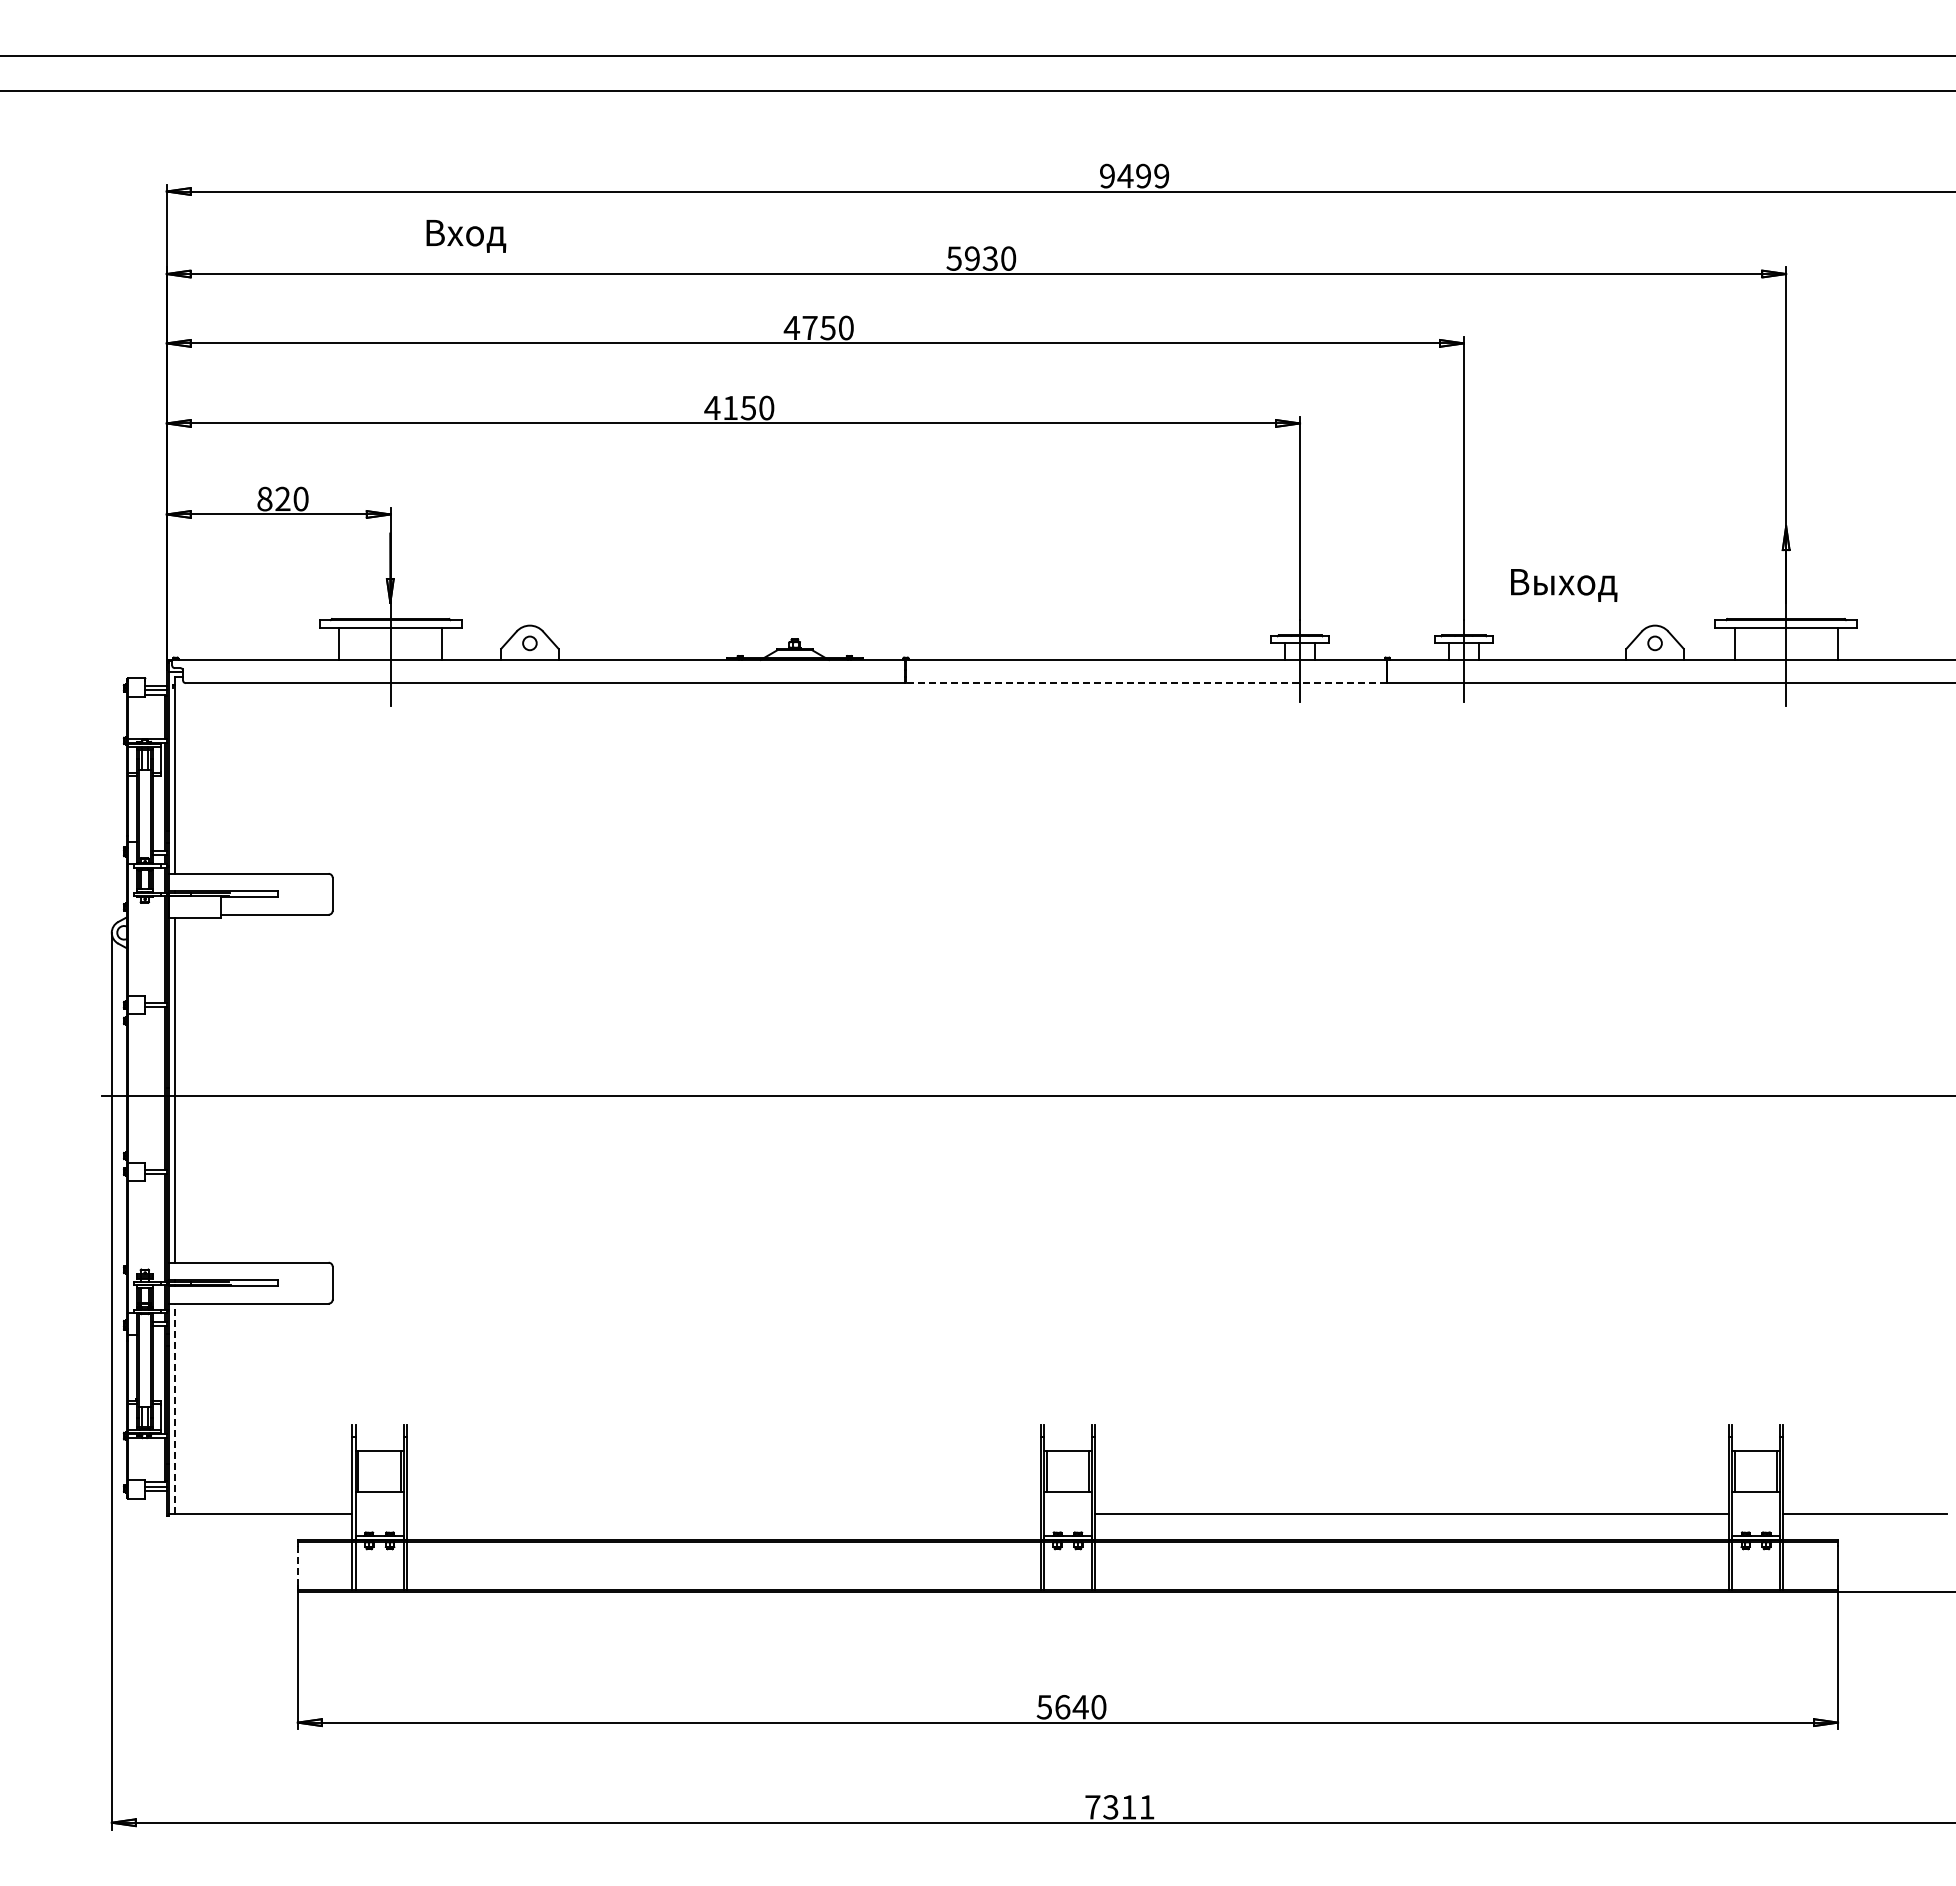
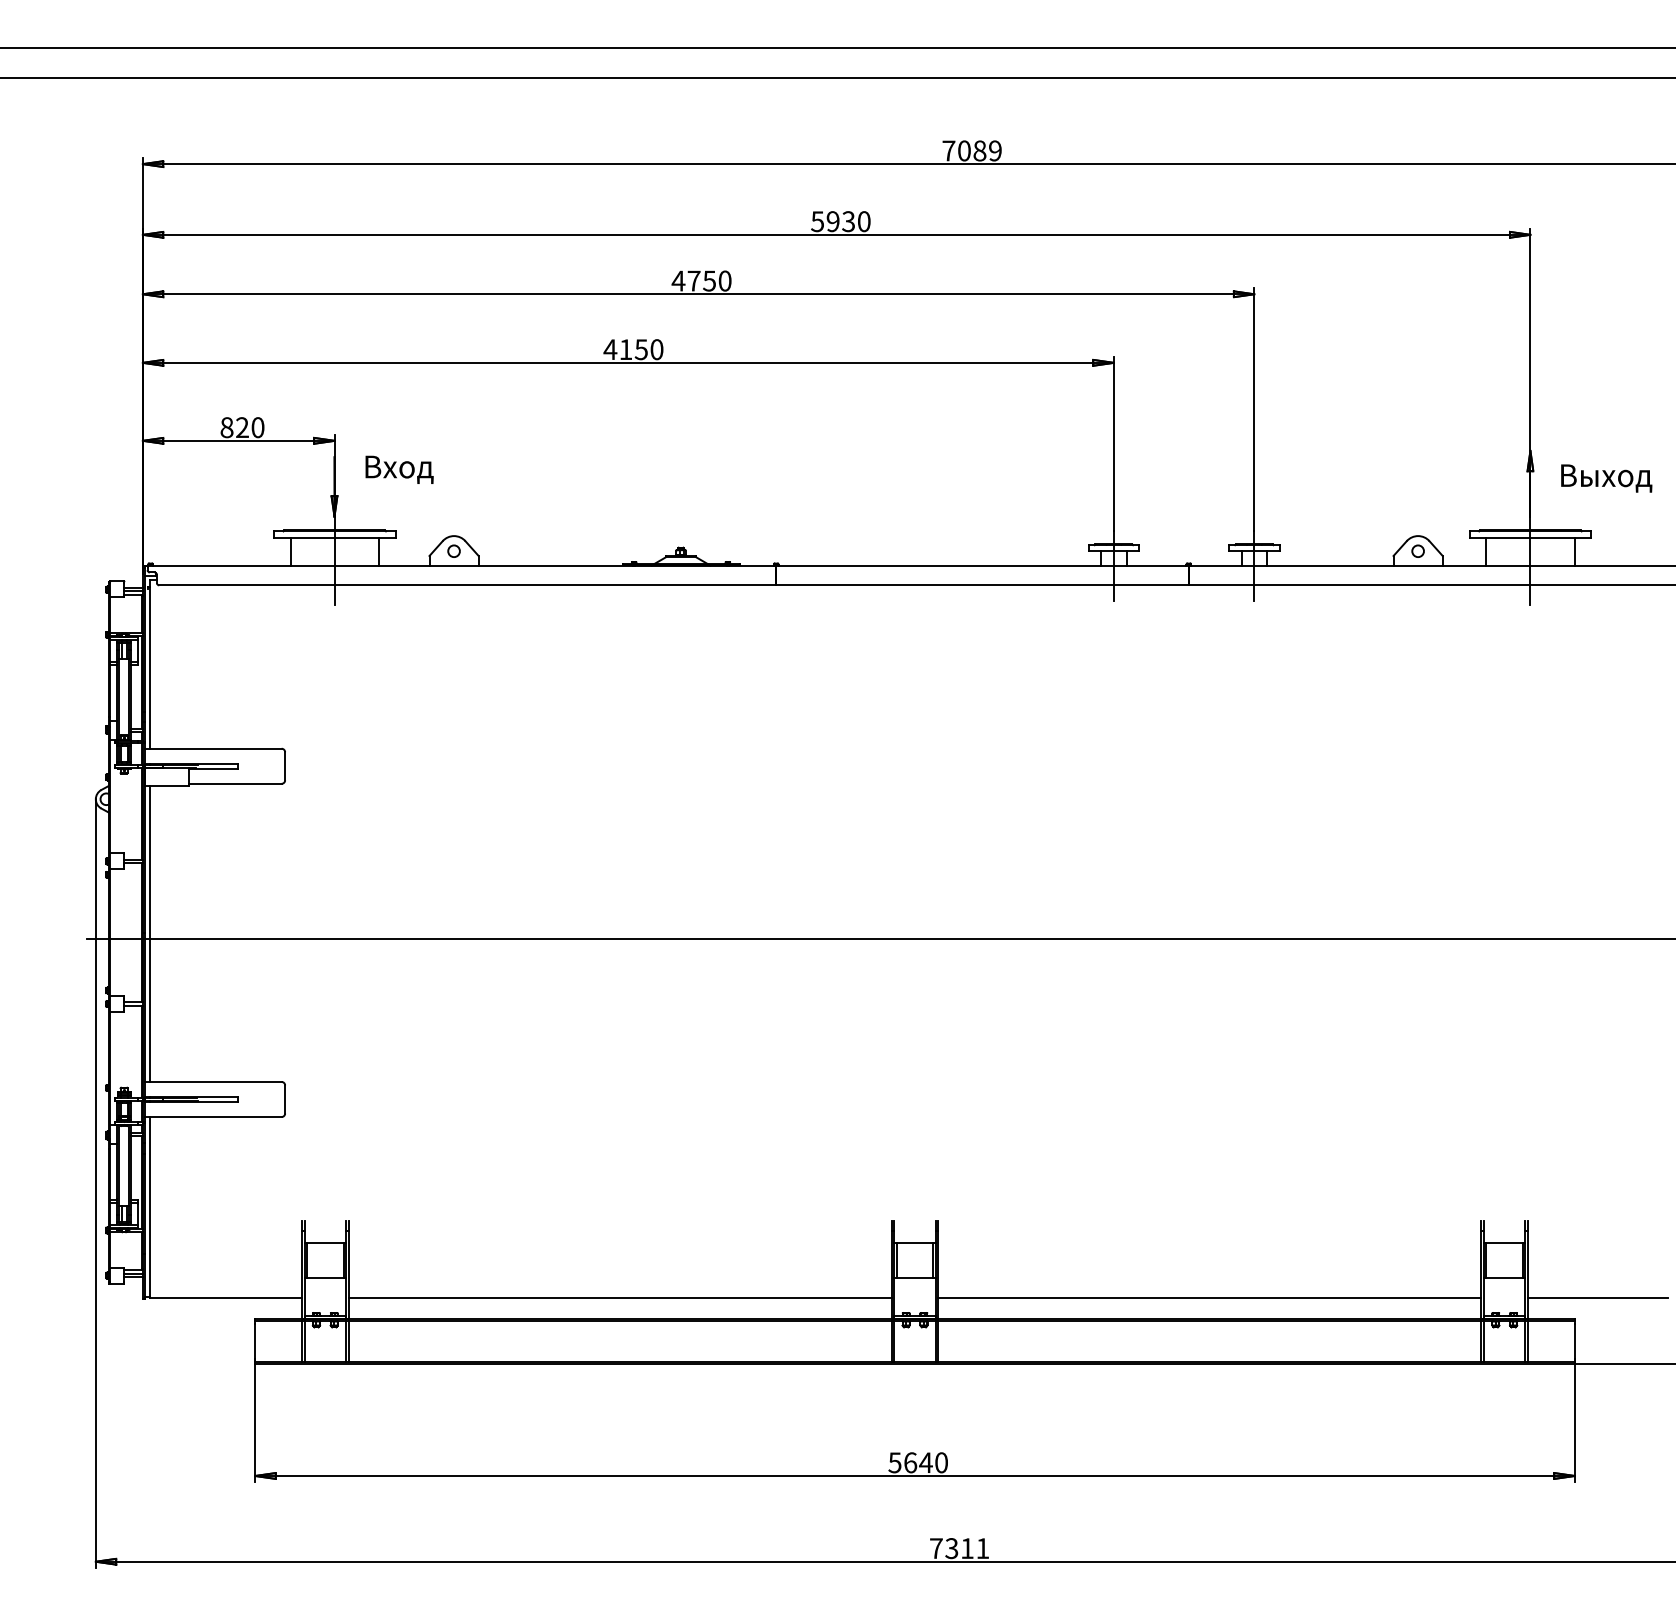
text: (1125, 175) -> (964, 150), 9499 -> 7089
text: (466, 236) -> (399, 469), moved
text: (1564, 585) -> (1606, 478), moved
line: (1146, 683) -> (982, 585), dashed -> solid
line: (174, 1408) -> (149, 1206), dashed -> solid
line: (723, 1514) -> (619, 1297), added
line: (297, 1565) -> (254, 1341), dashed -> solid

